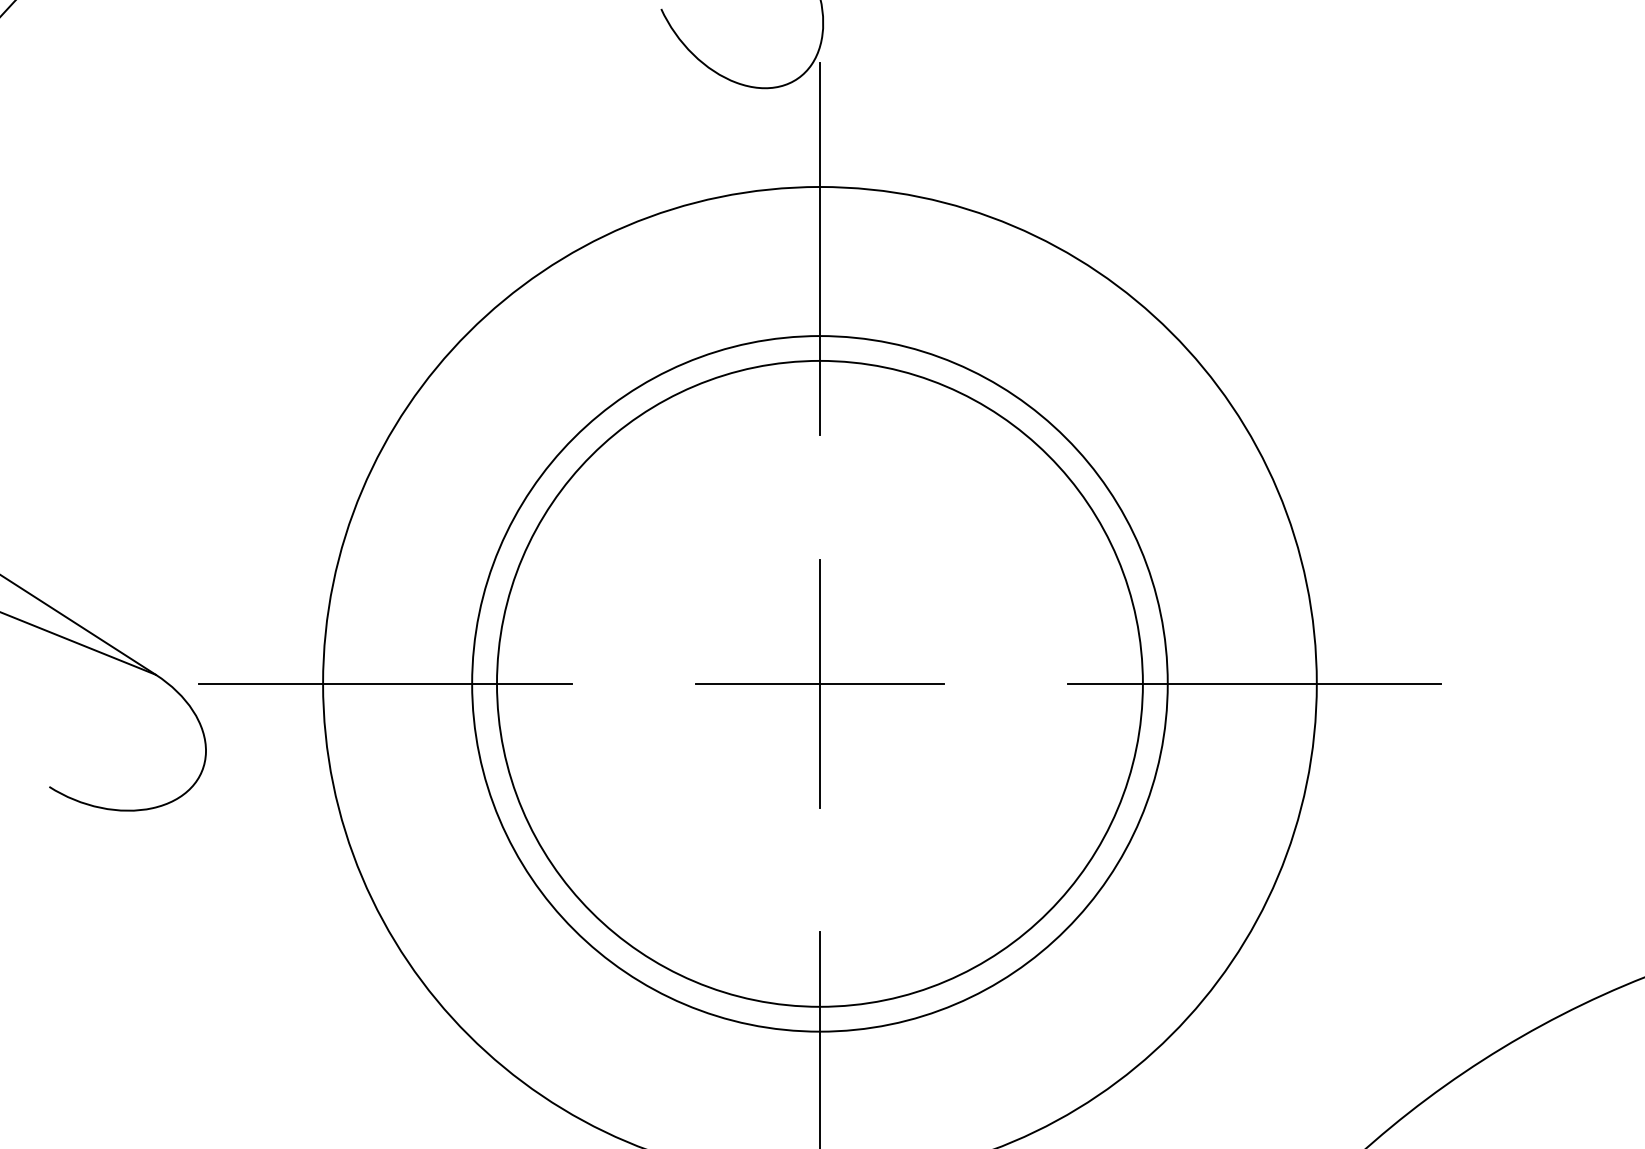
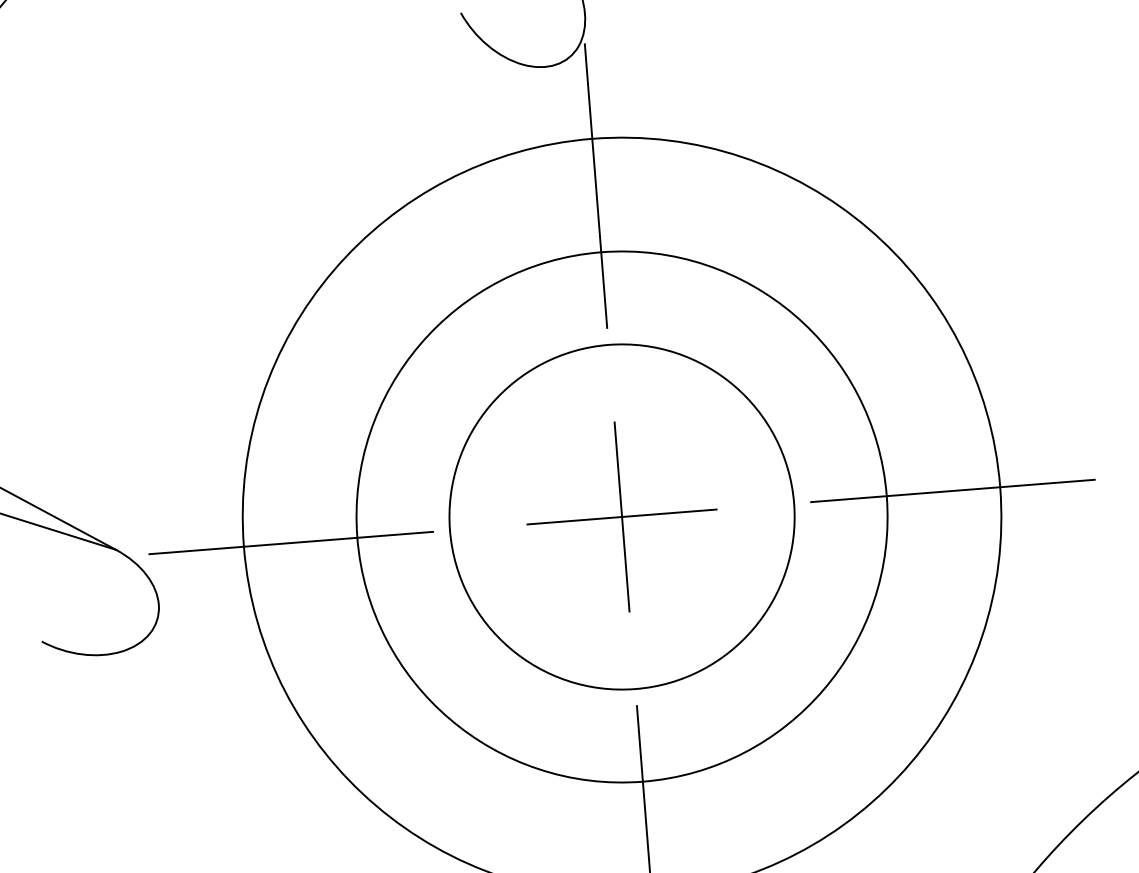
circle: (819, 683) -> (621, 516), size x0.7

